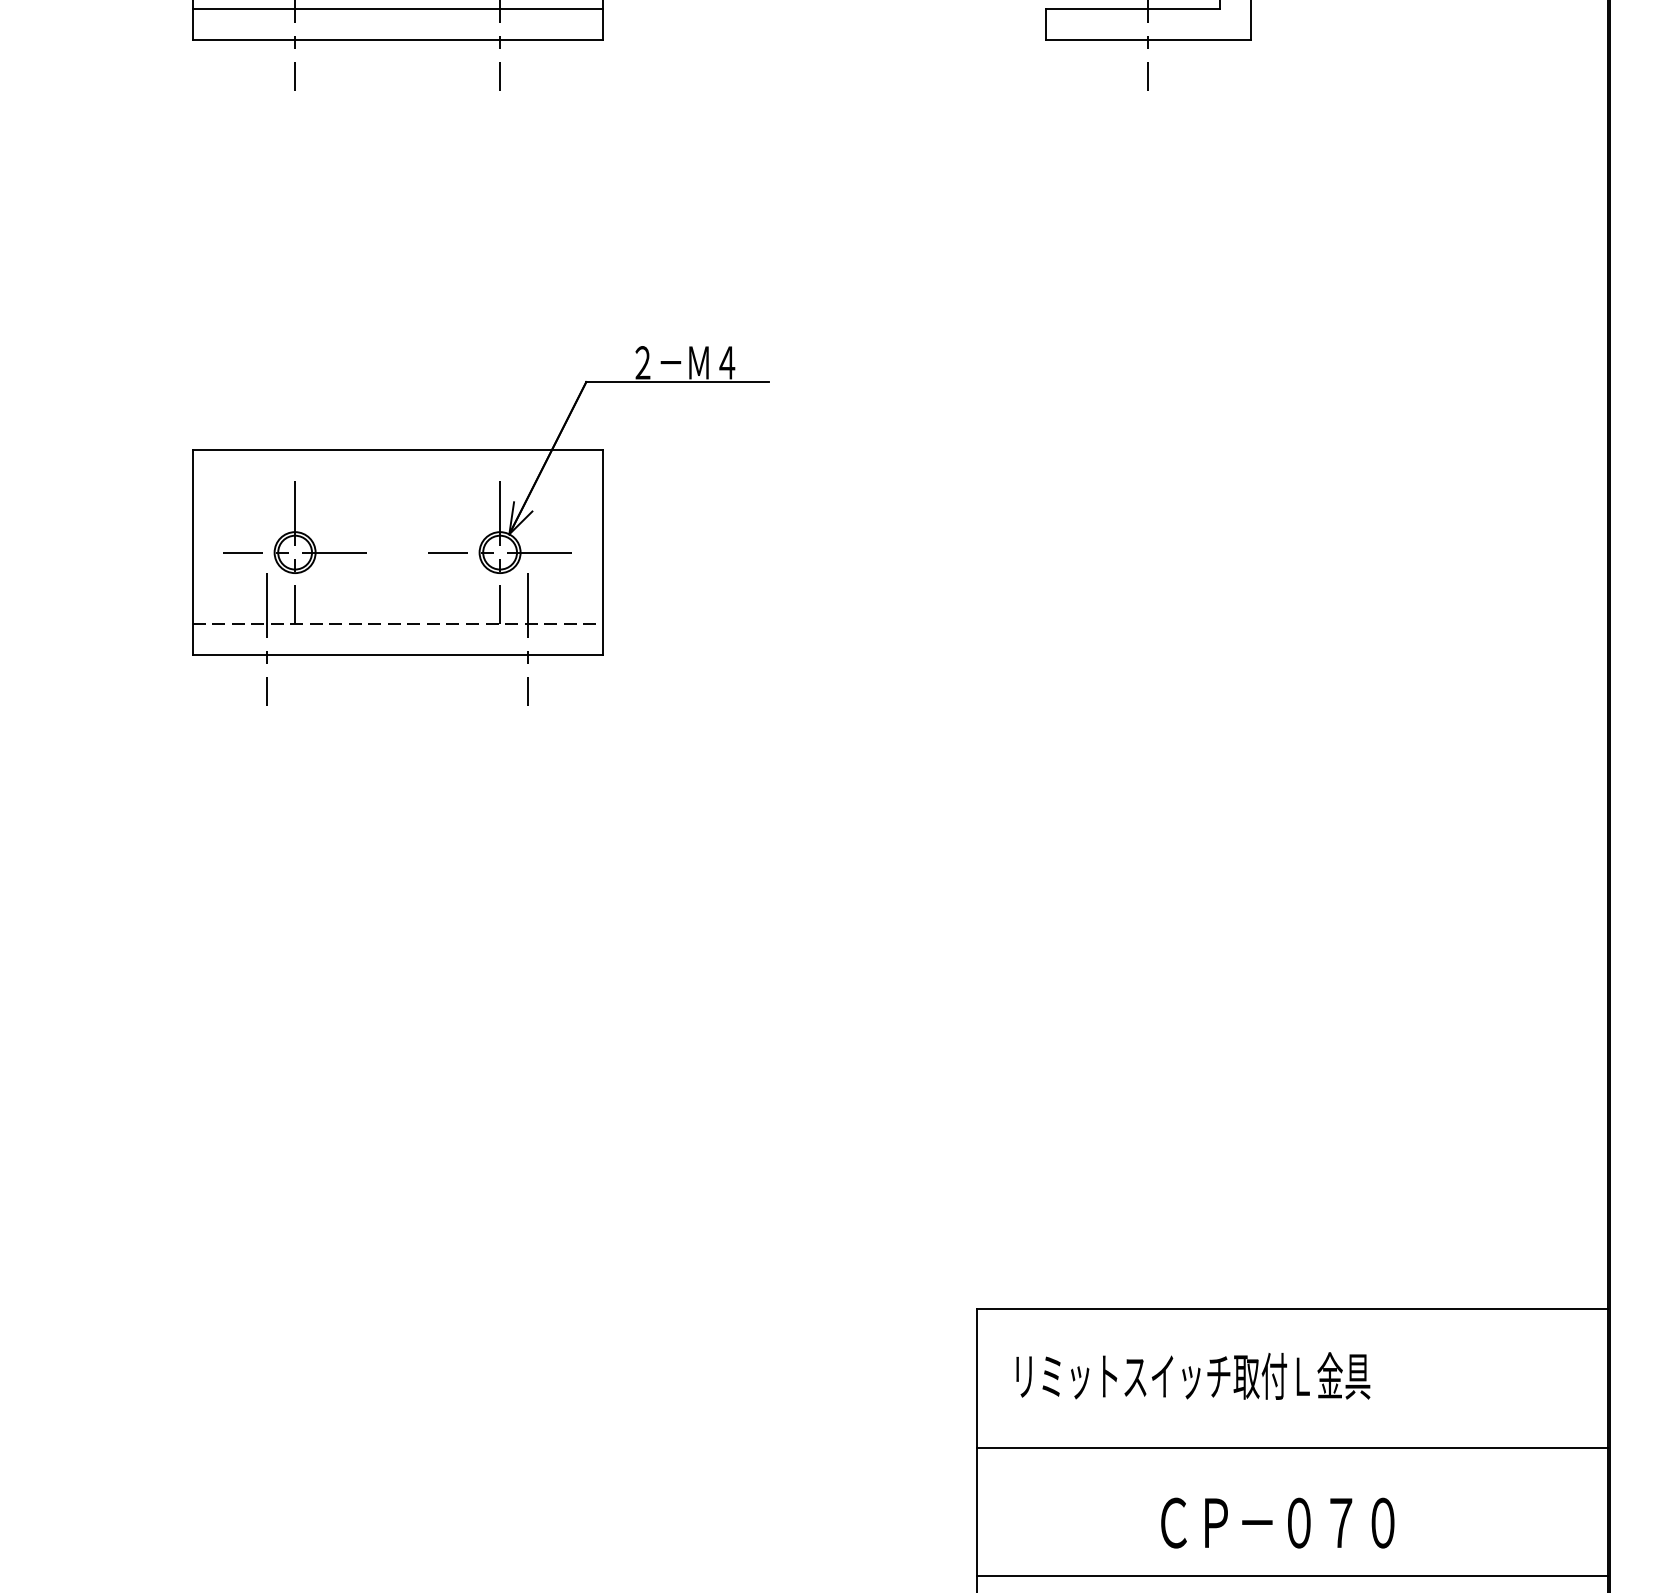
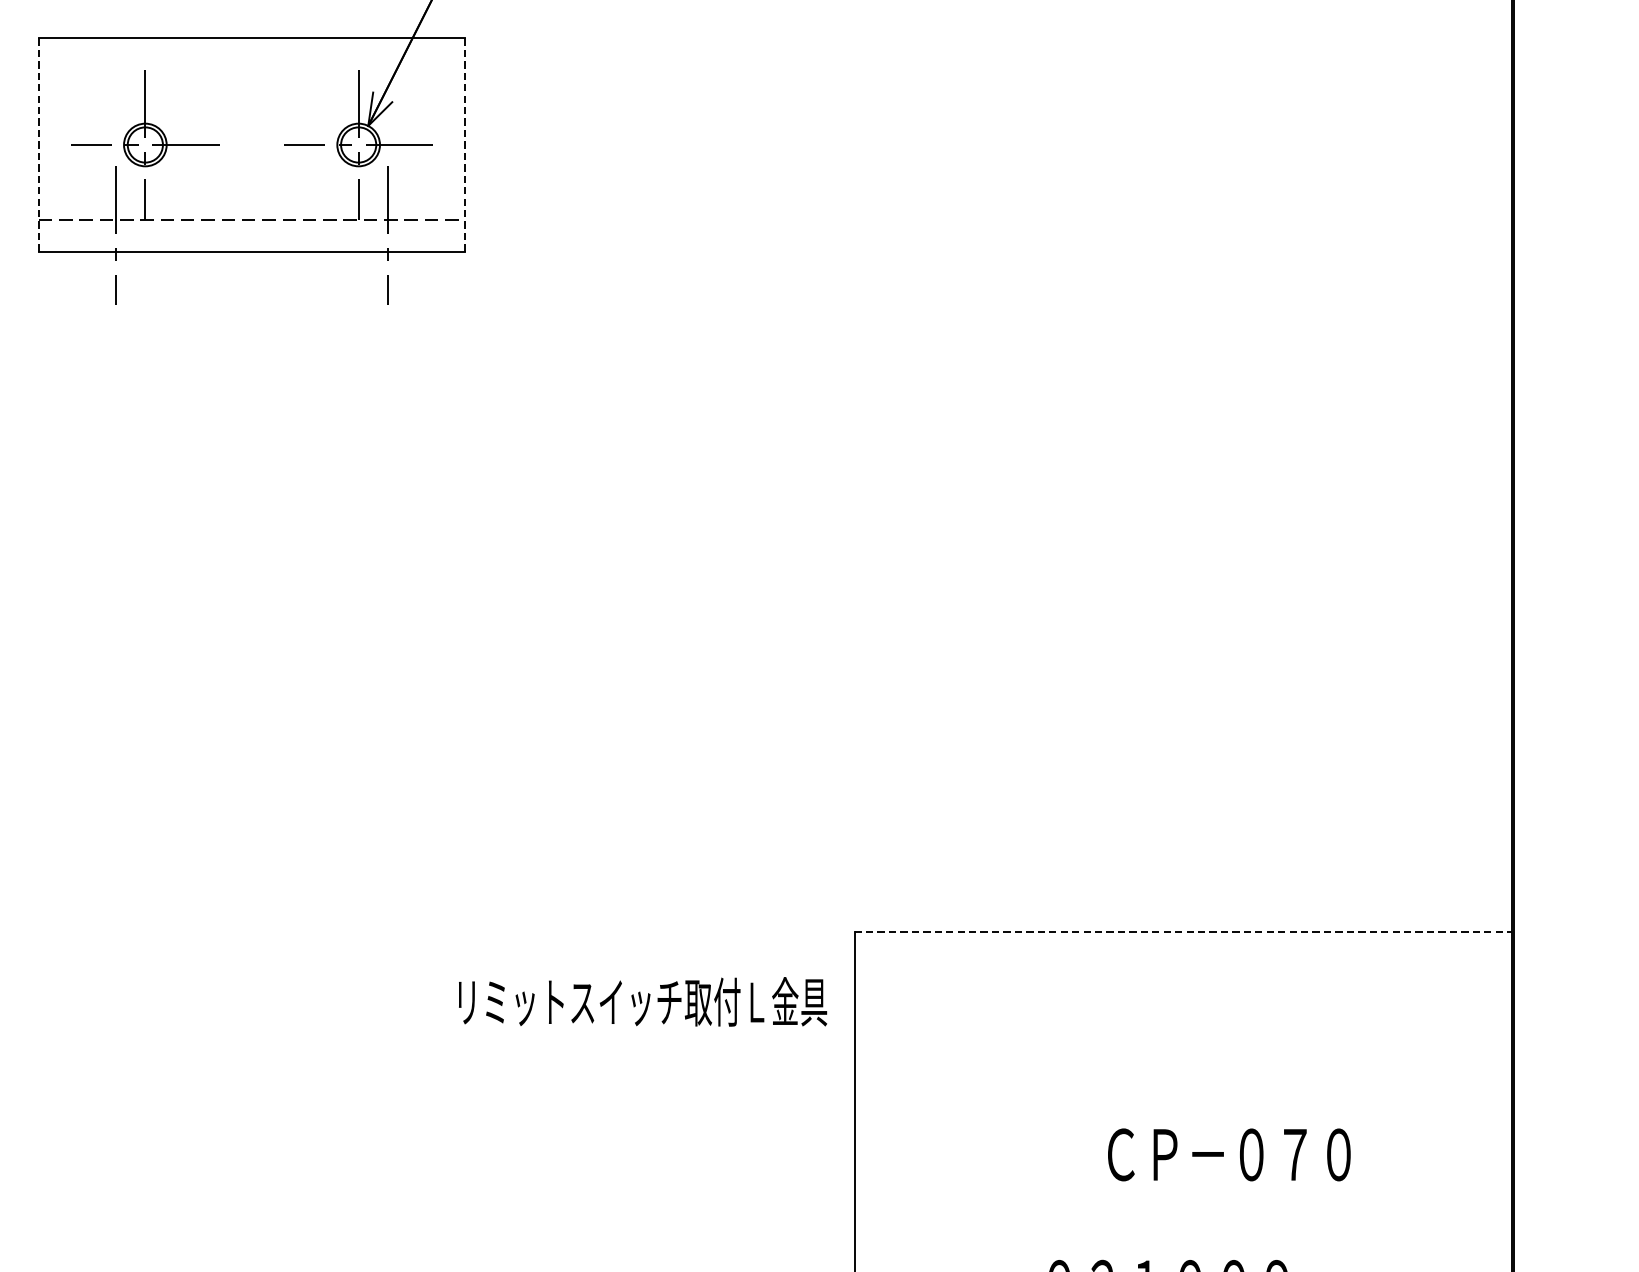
line: (192, 553) -> (38, 145), solid -> dashed
line: (602, 553) -> (465, 145), solid -> dashed
line: (1292, 1309) -> (1183, 932), solid -> dashed
text: (1193, 1375) -> (643, 1001), moved
line: (1292, 1447) -> (1183, 1076), removed
text: (1277, 1522) -> (1229, 1154), moved
line: (1292, 1575) -> (1183, 1209), removed

